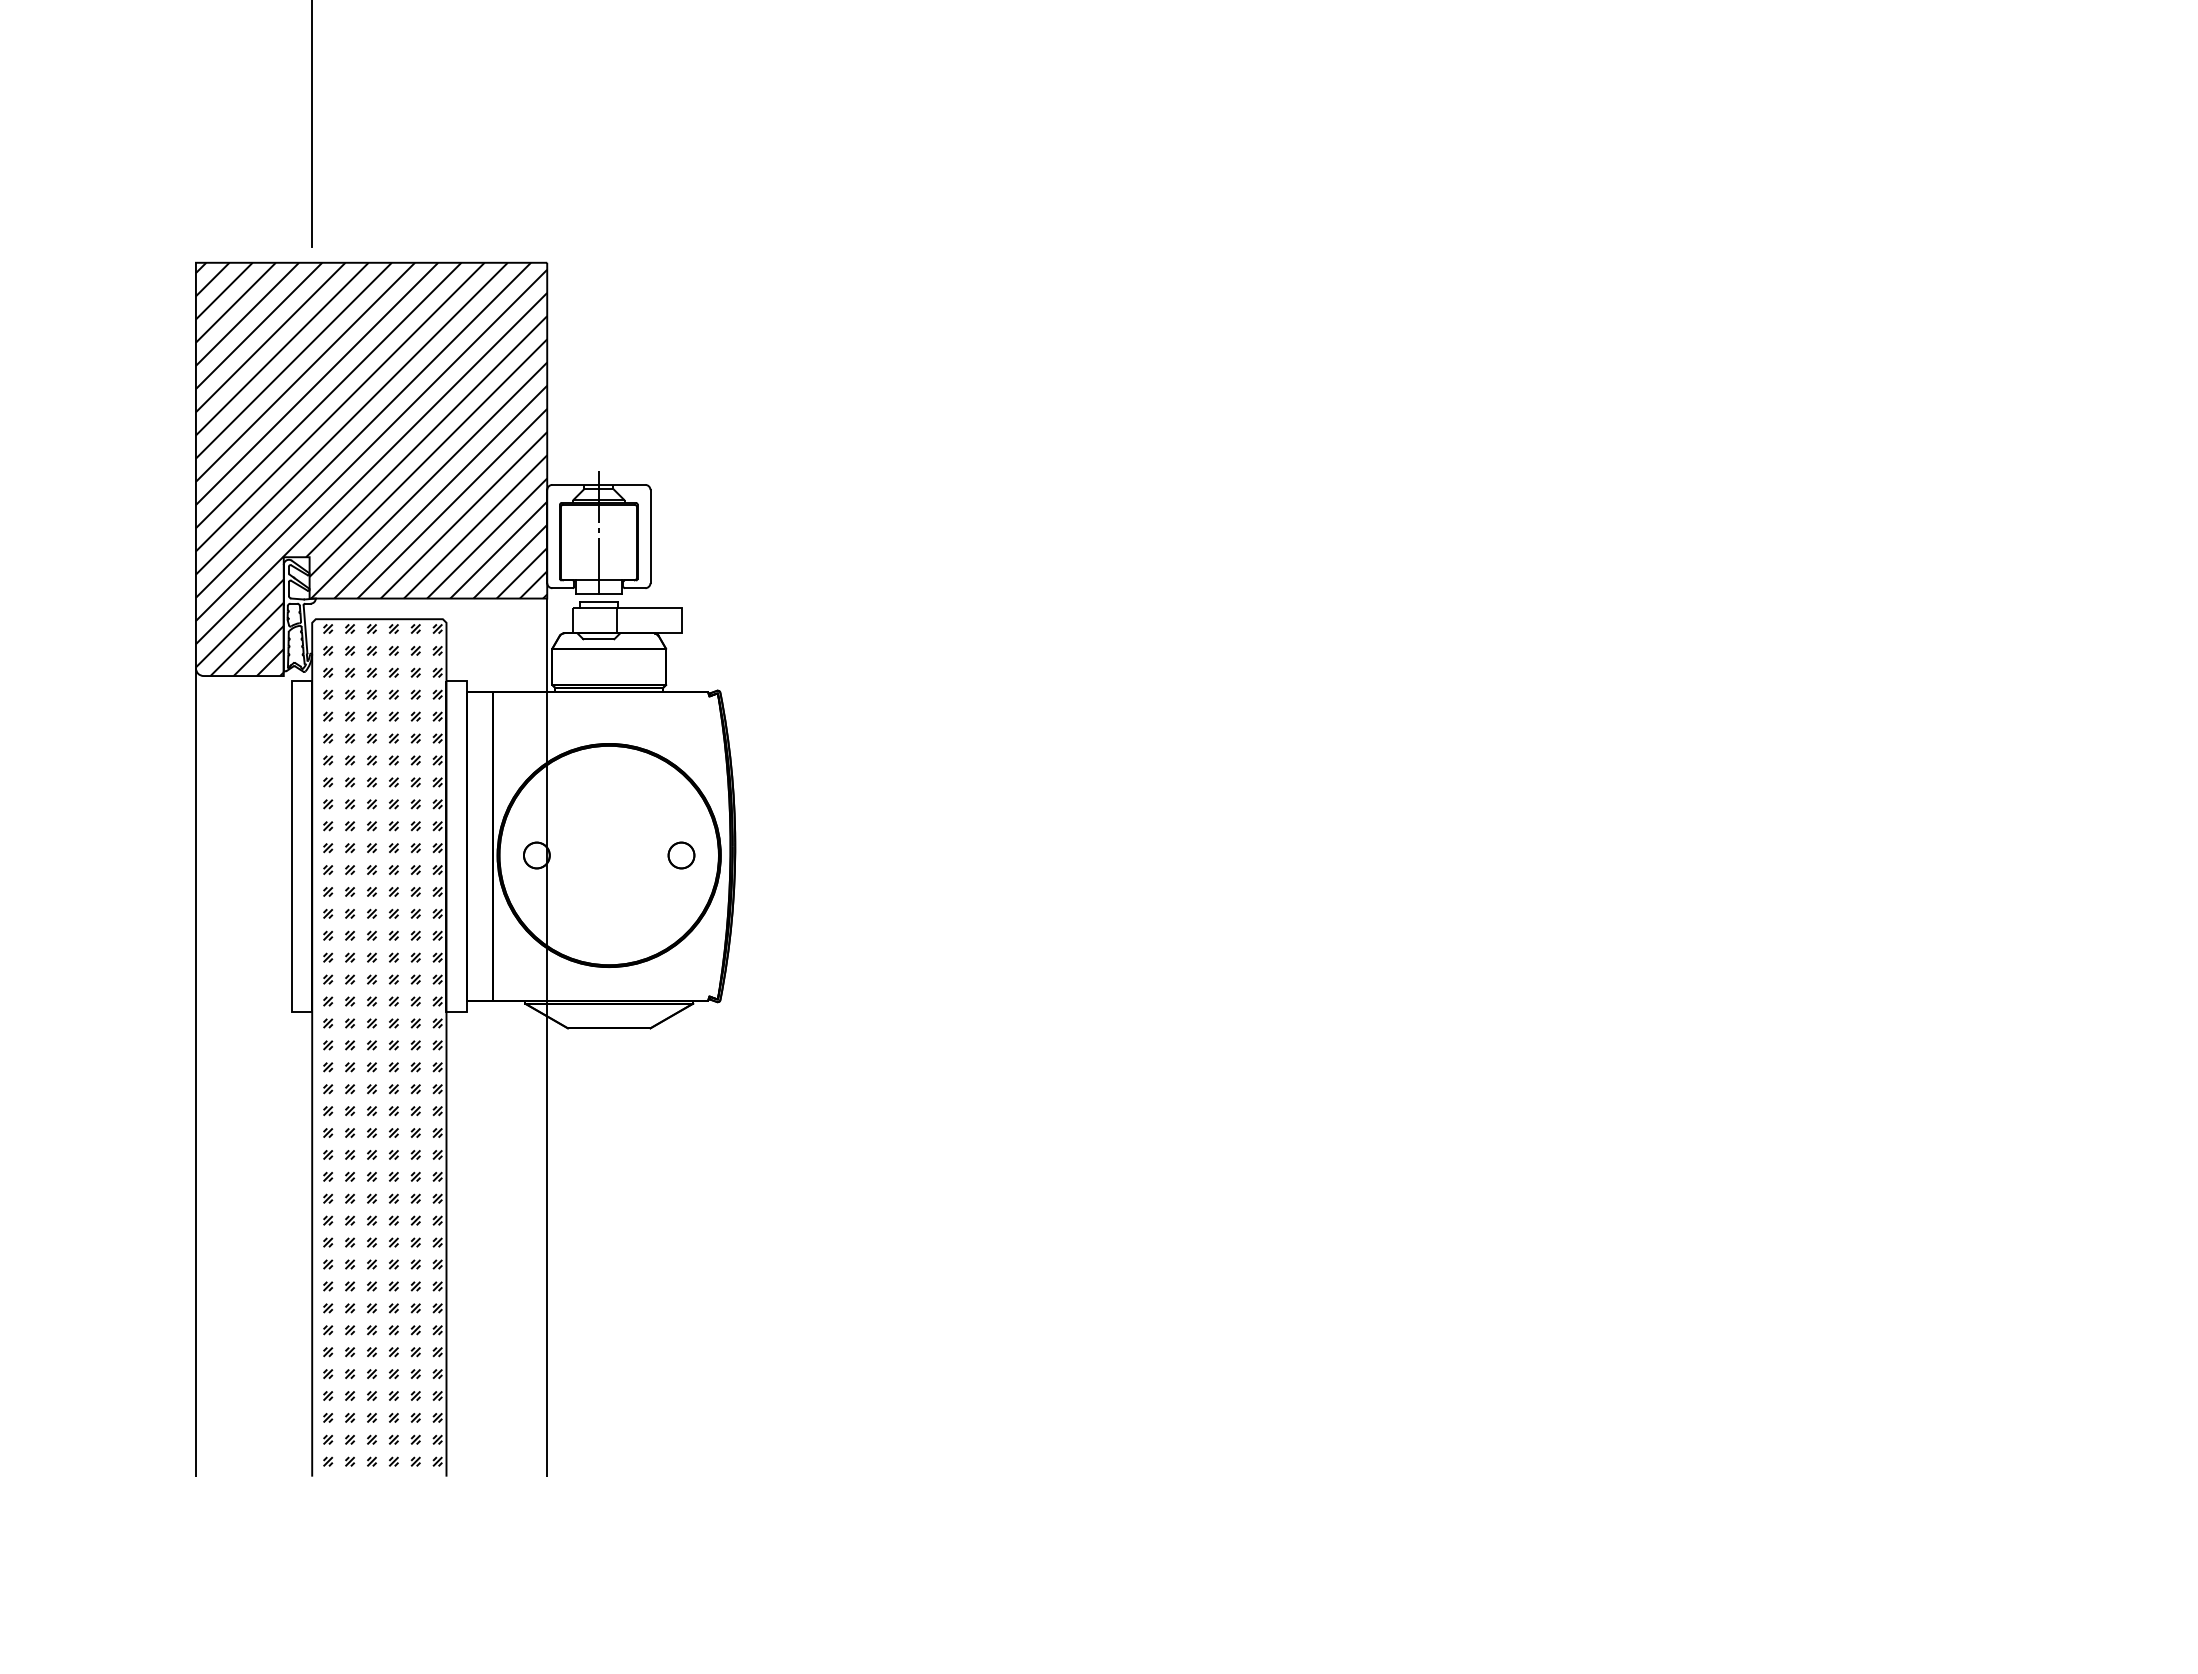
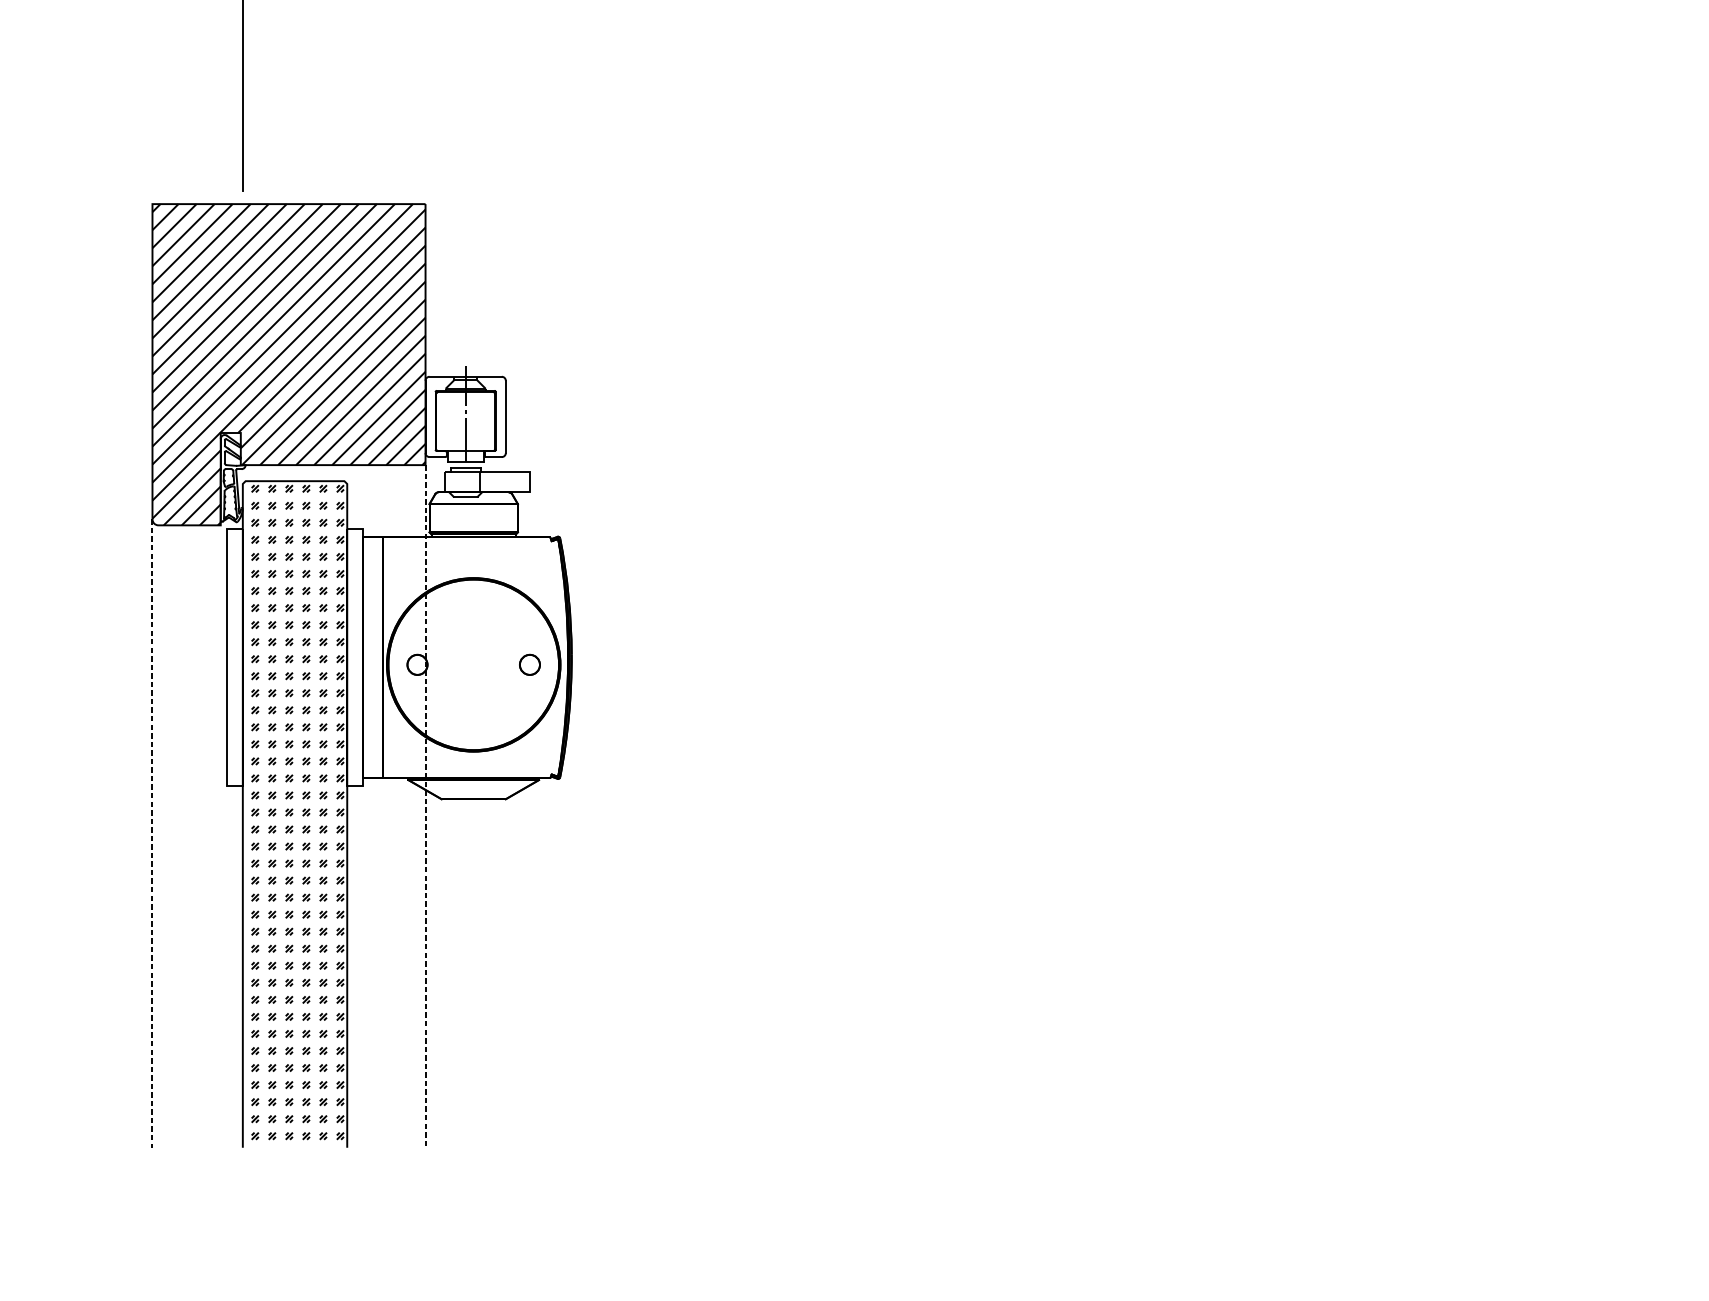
line: (547, 1038) -> (425, 807), solid -> dashed
line: (195, 1072) -> (152, 833), solid -> dashed

